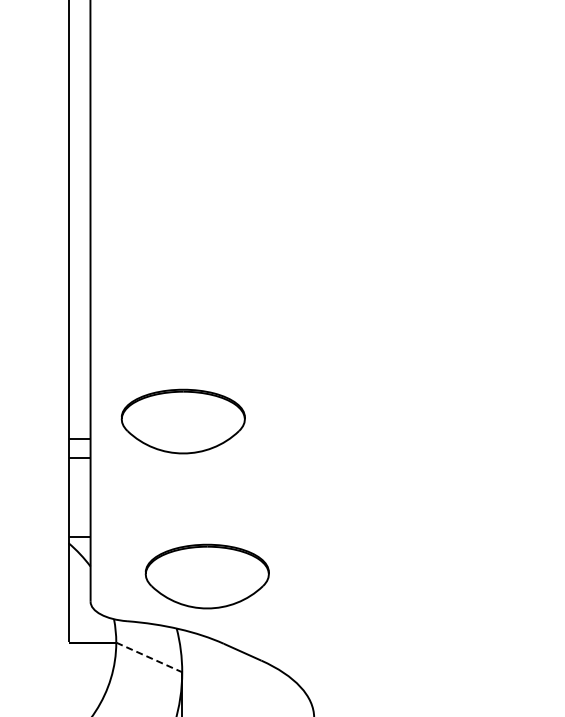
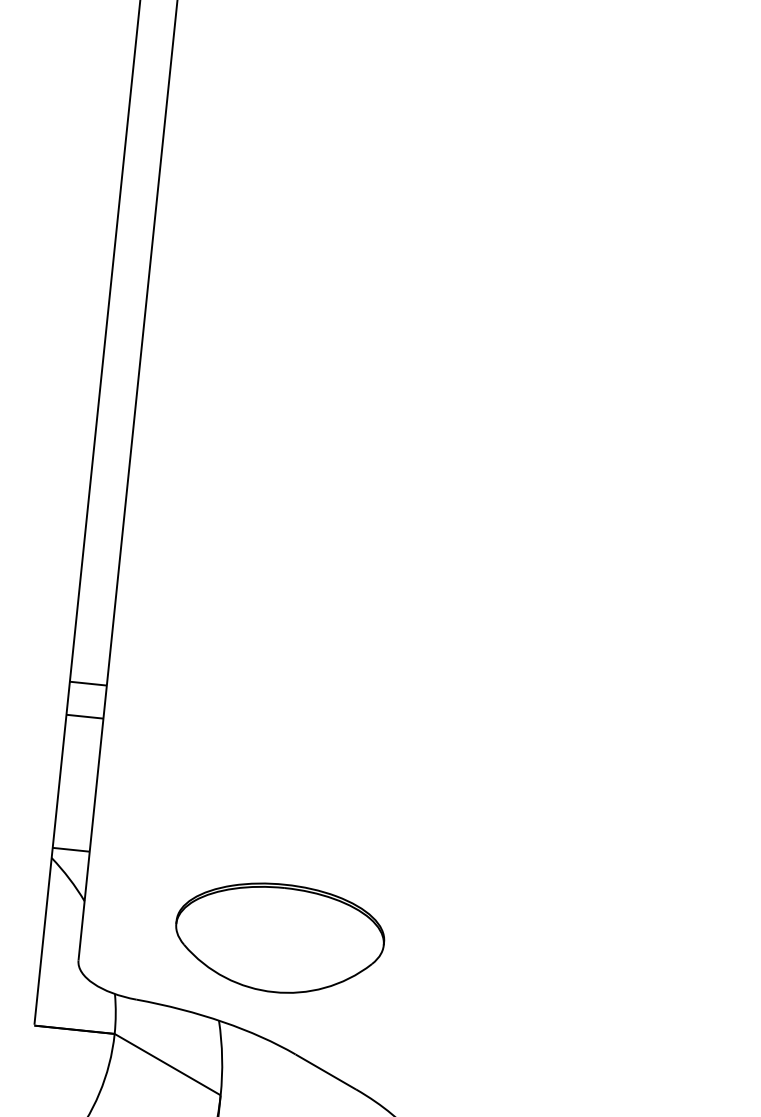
part: (182, 421) -> (264, 672), removed
line: (149, 657) -> (168, 1064), dashed -> solid

